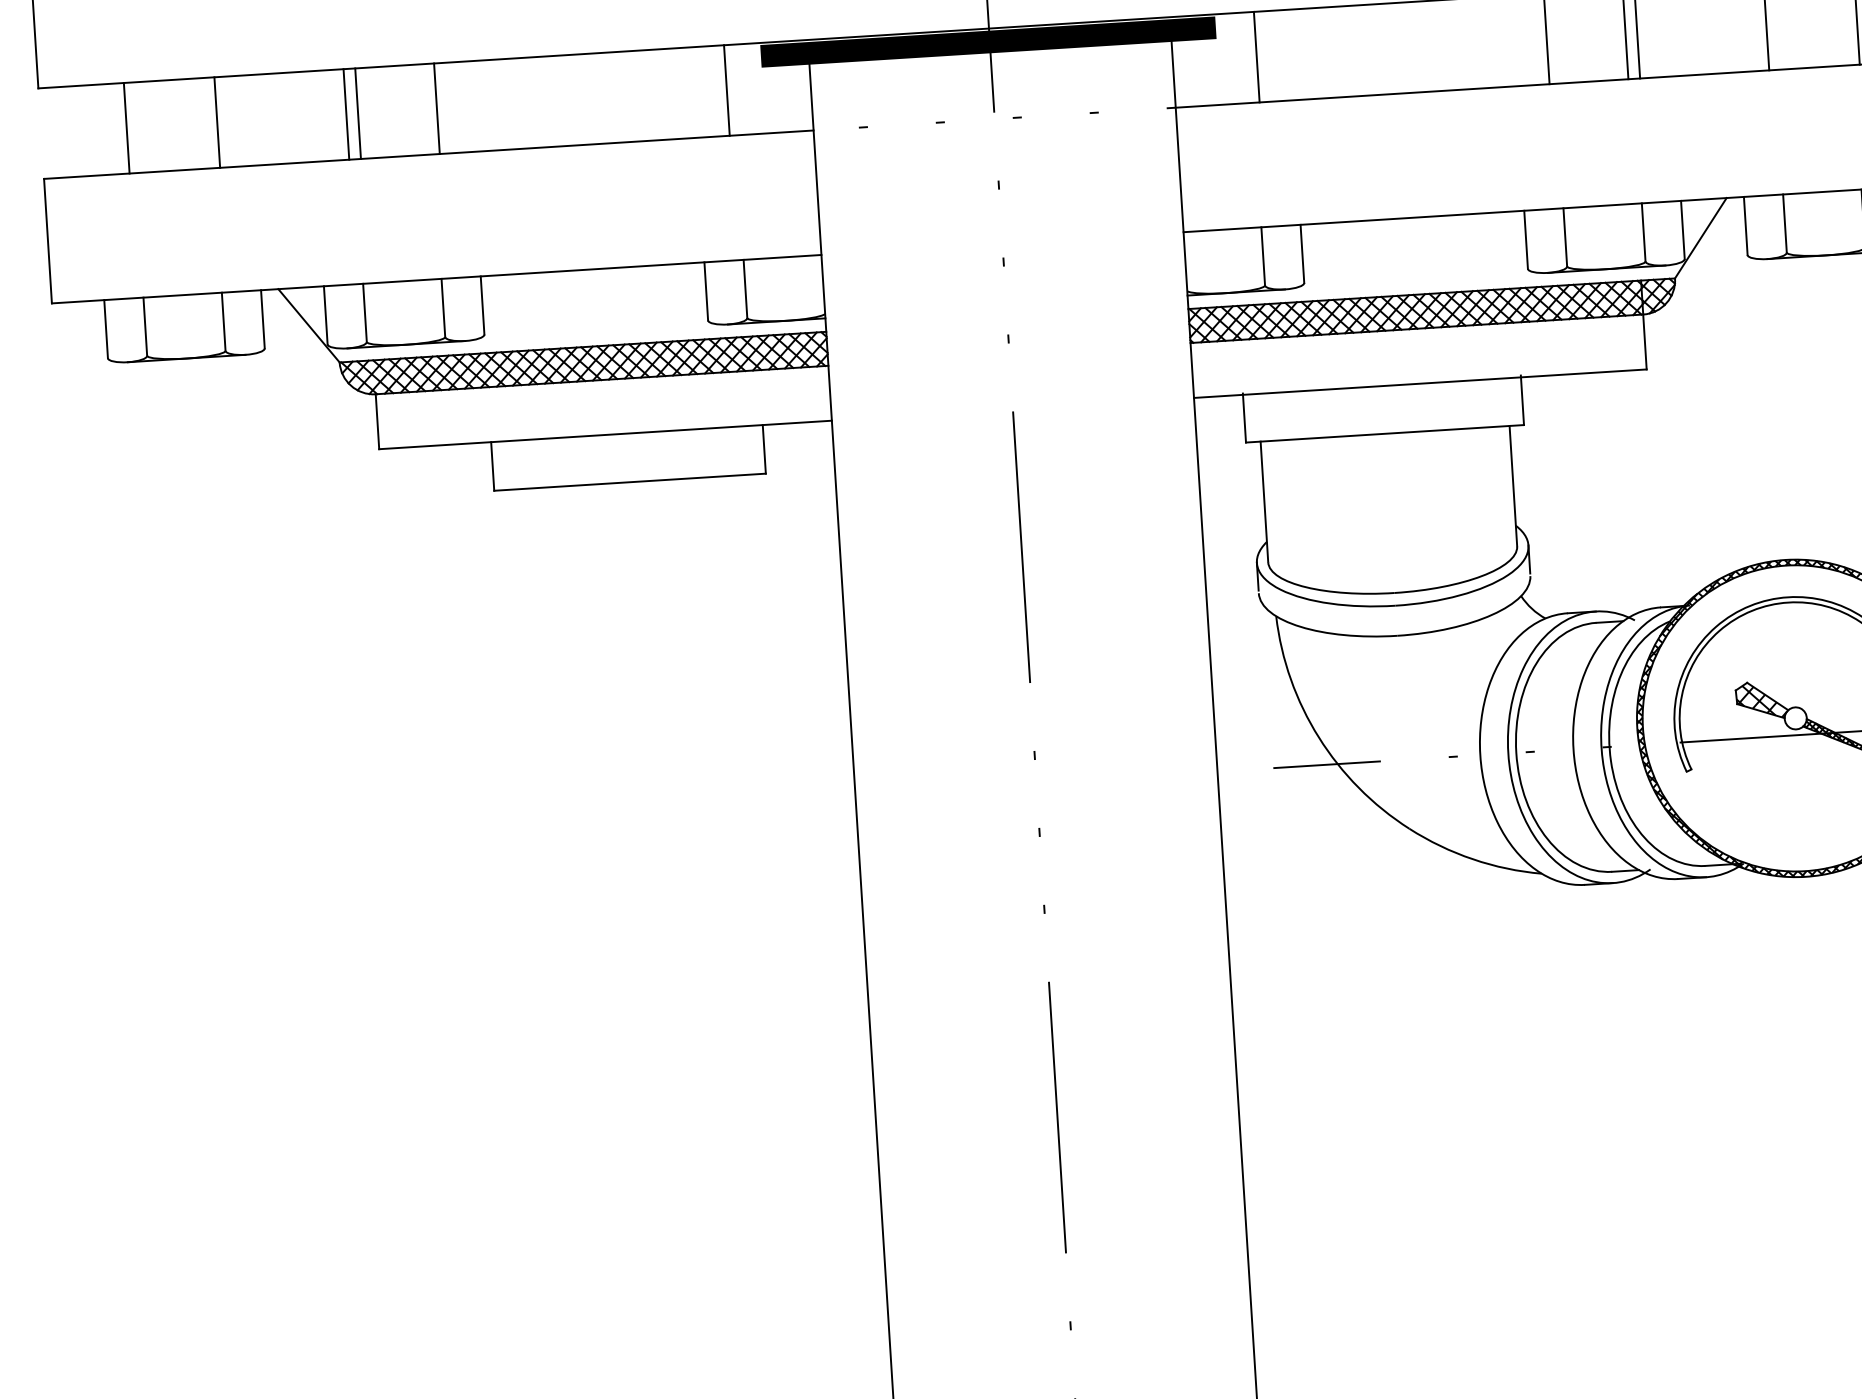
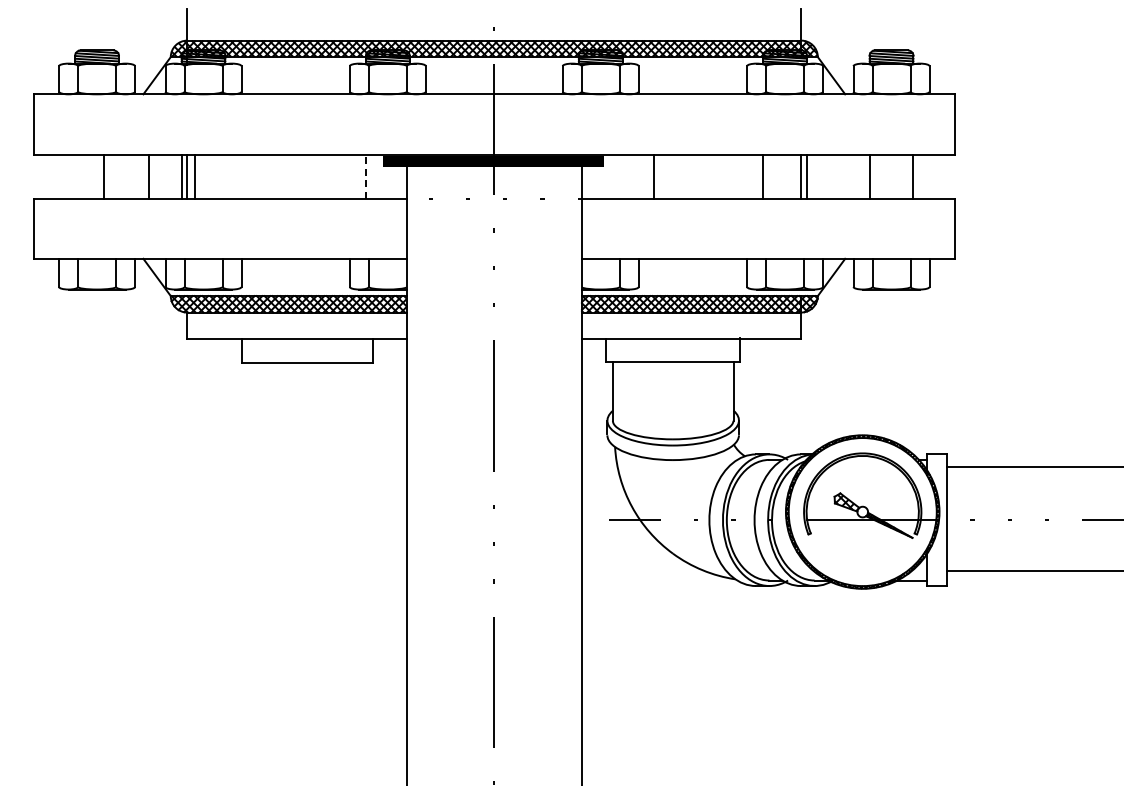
line: (1256, 57) -> (653, 176), moved
line: (725, 90) -> (365, 176), solid -> dashed
line: (437, 108) -> (195, 176), moved
line: (218, 122) -> (149, 176), moved
line: (127, 128) -> (104, 176), moved

